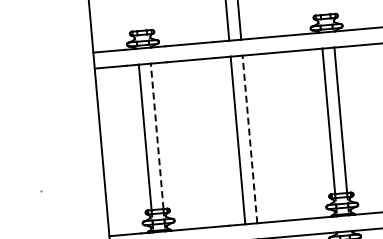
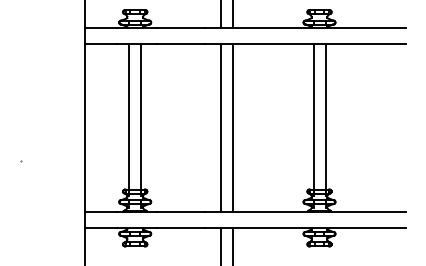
line: (157, 136) -> (141, 116), dashed -> solid
line: (250, 139) -> (233, 127), dashed -> solid

